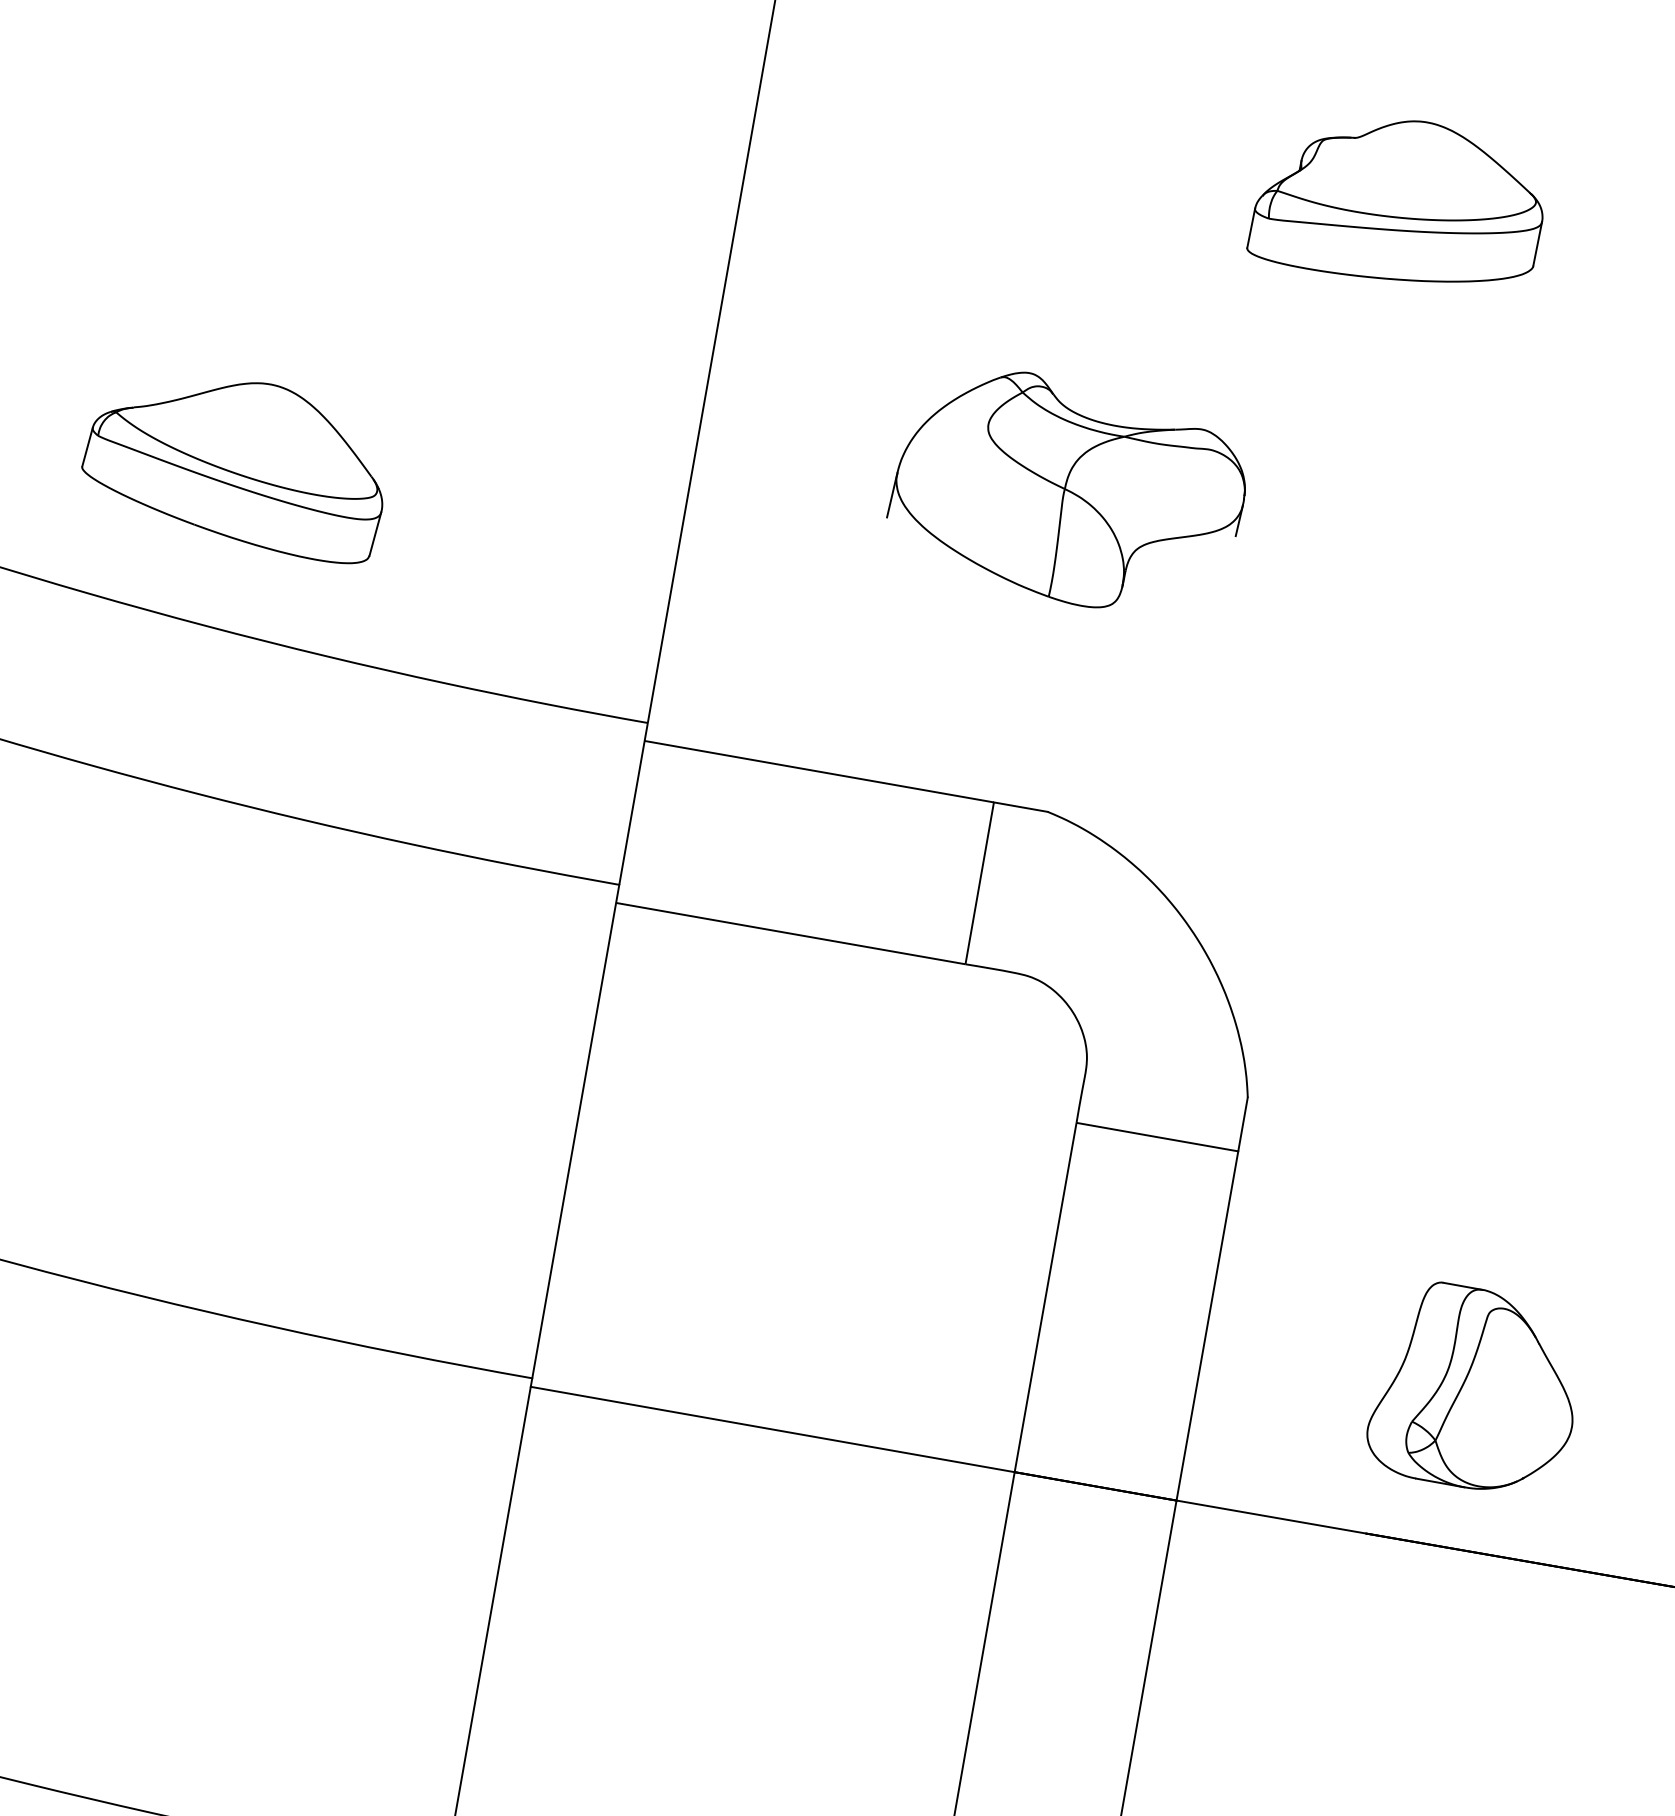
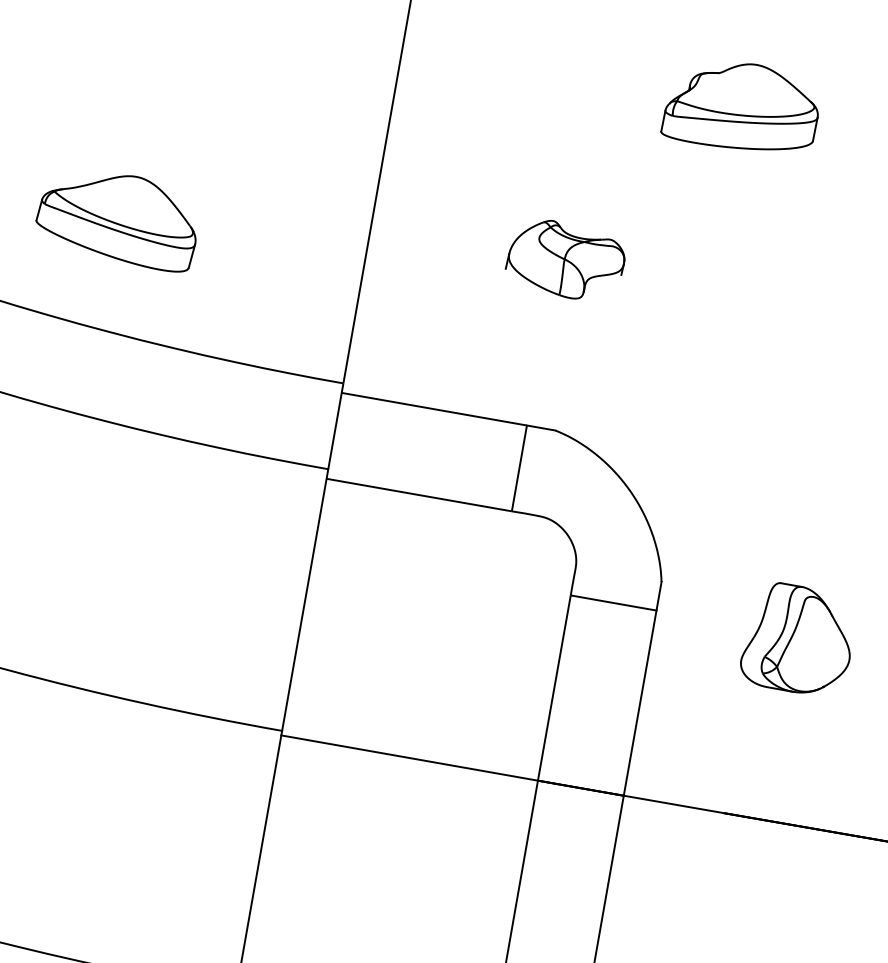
part: (231, 472) -> (115, 223), moved
part: (1064, 489) -> (564, 259), size x0.62
part: (1470, 1385) -> (795, 637), moved

